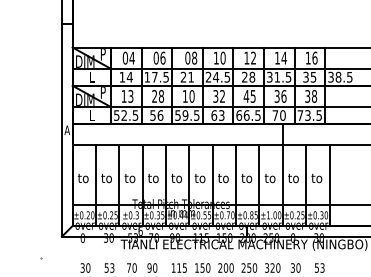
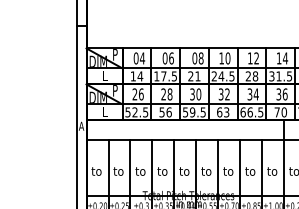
text: (127, 96) -> (138, 94), 13 -> 26
text: (184, 96) -> (191, 94), 10 -> 30
text: (249, 96) -> (252, 94), 45 -> 34

